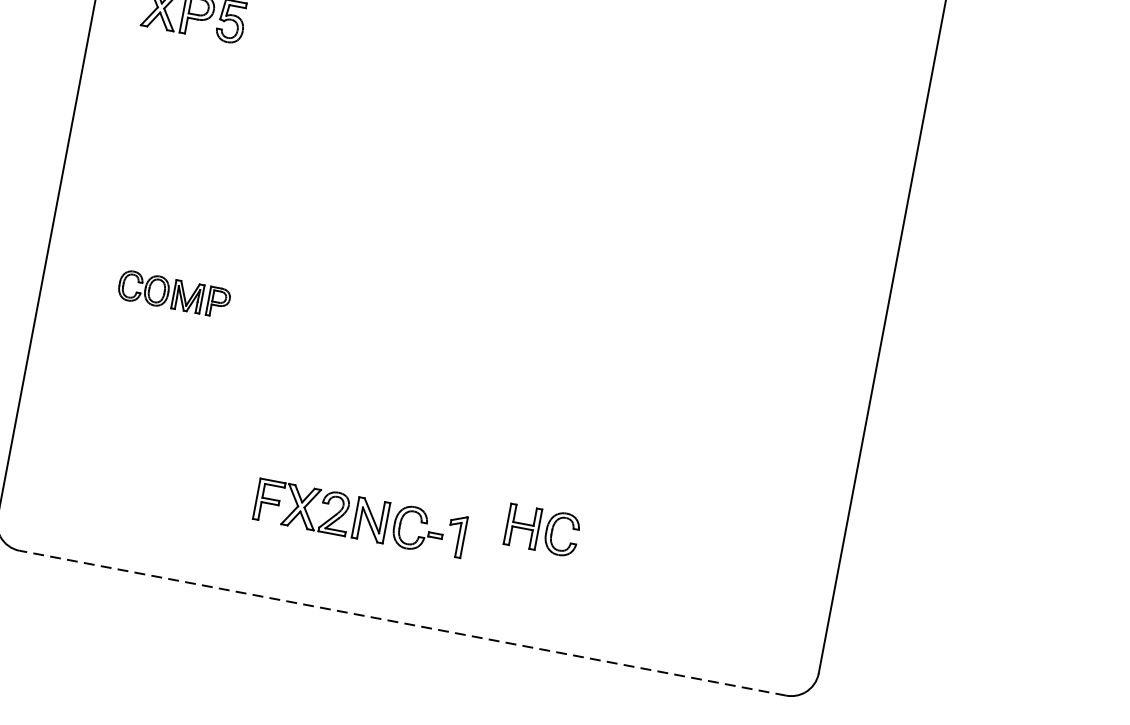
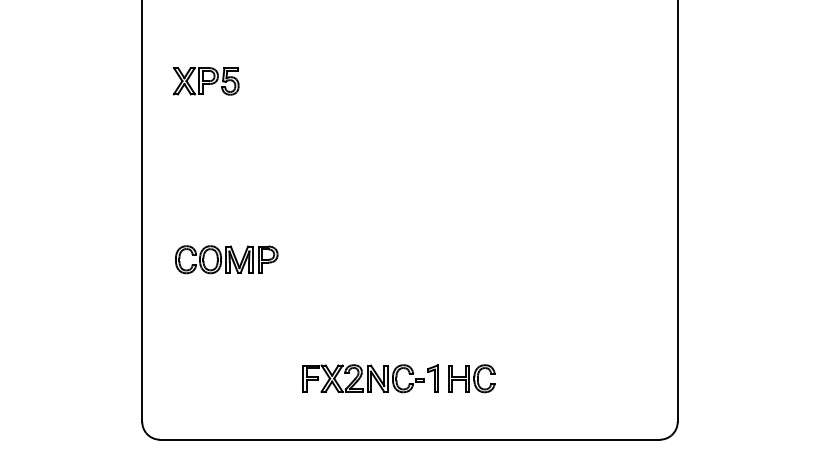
part: (173, 293) -> (226, 259), size x1.43
part: (542, 530) -> (471, 378), moved
line: (402, 622) -> (409, 439), dashed -> solid

